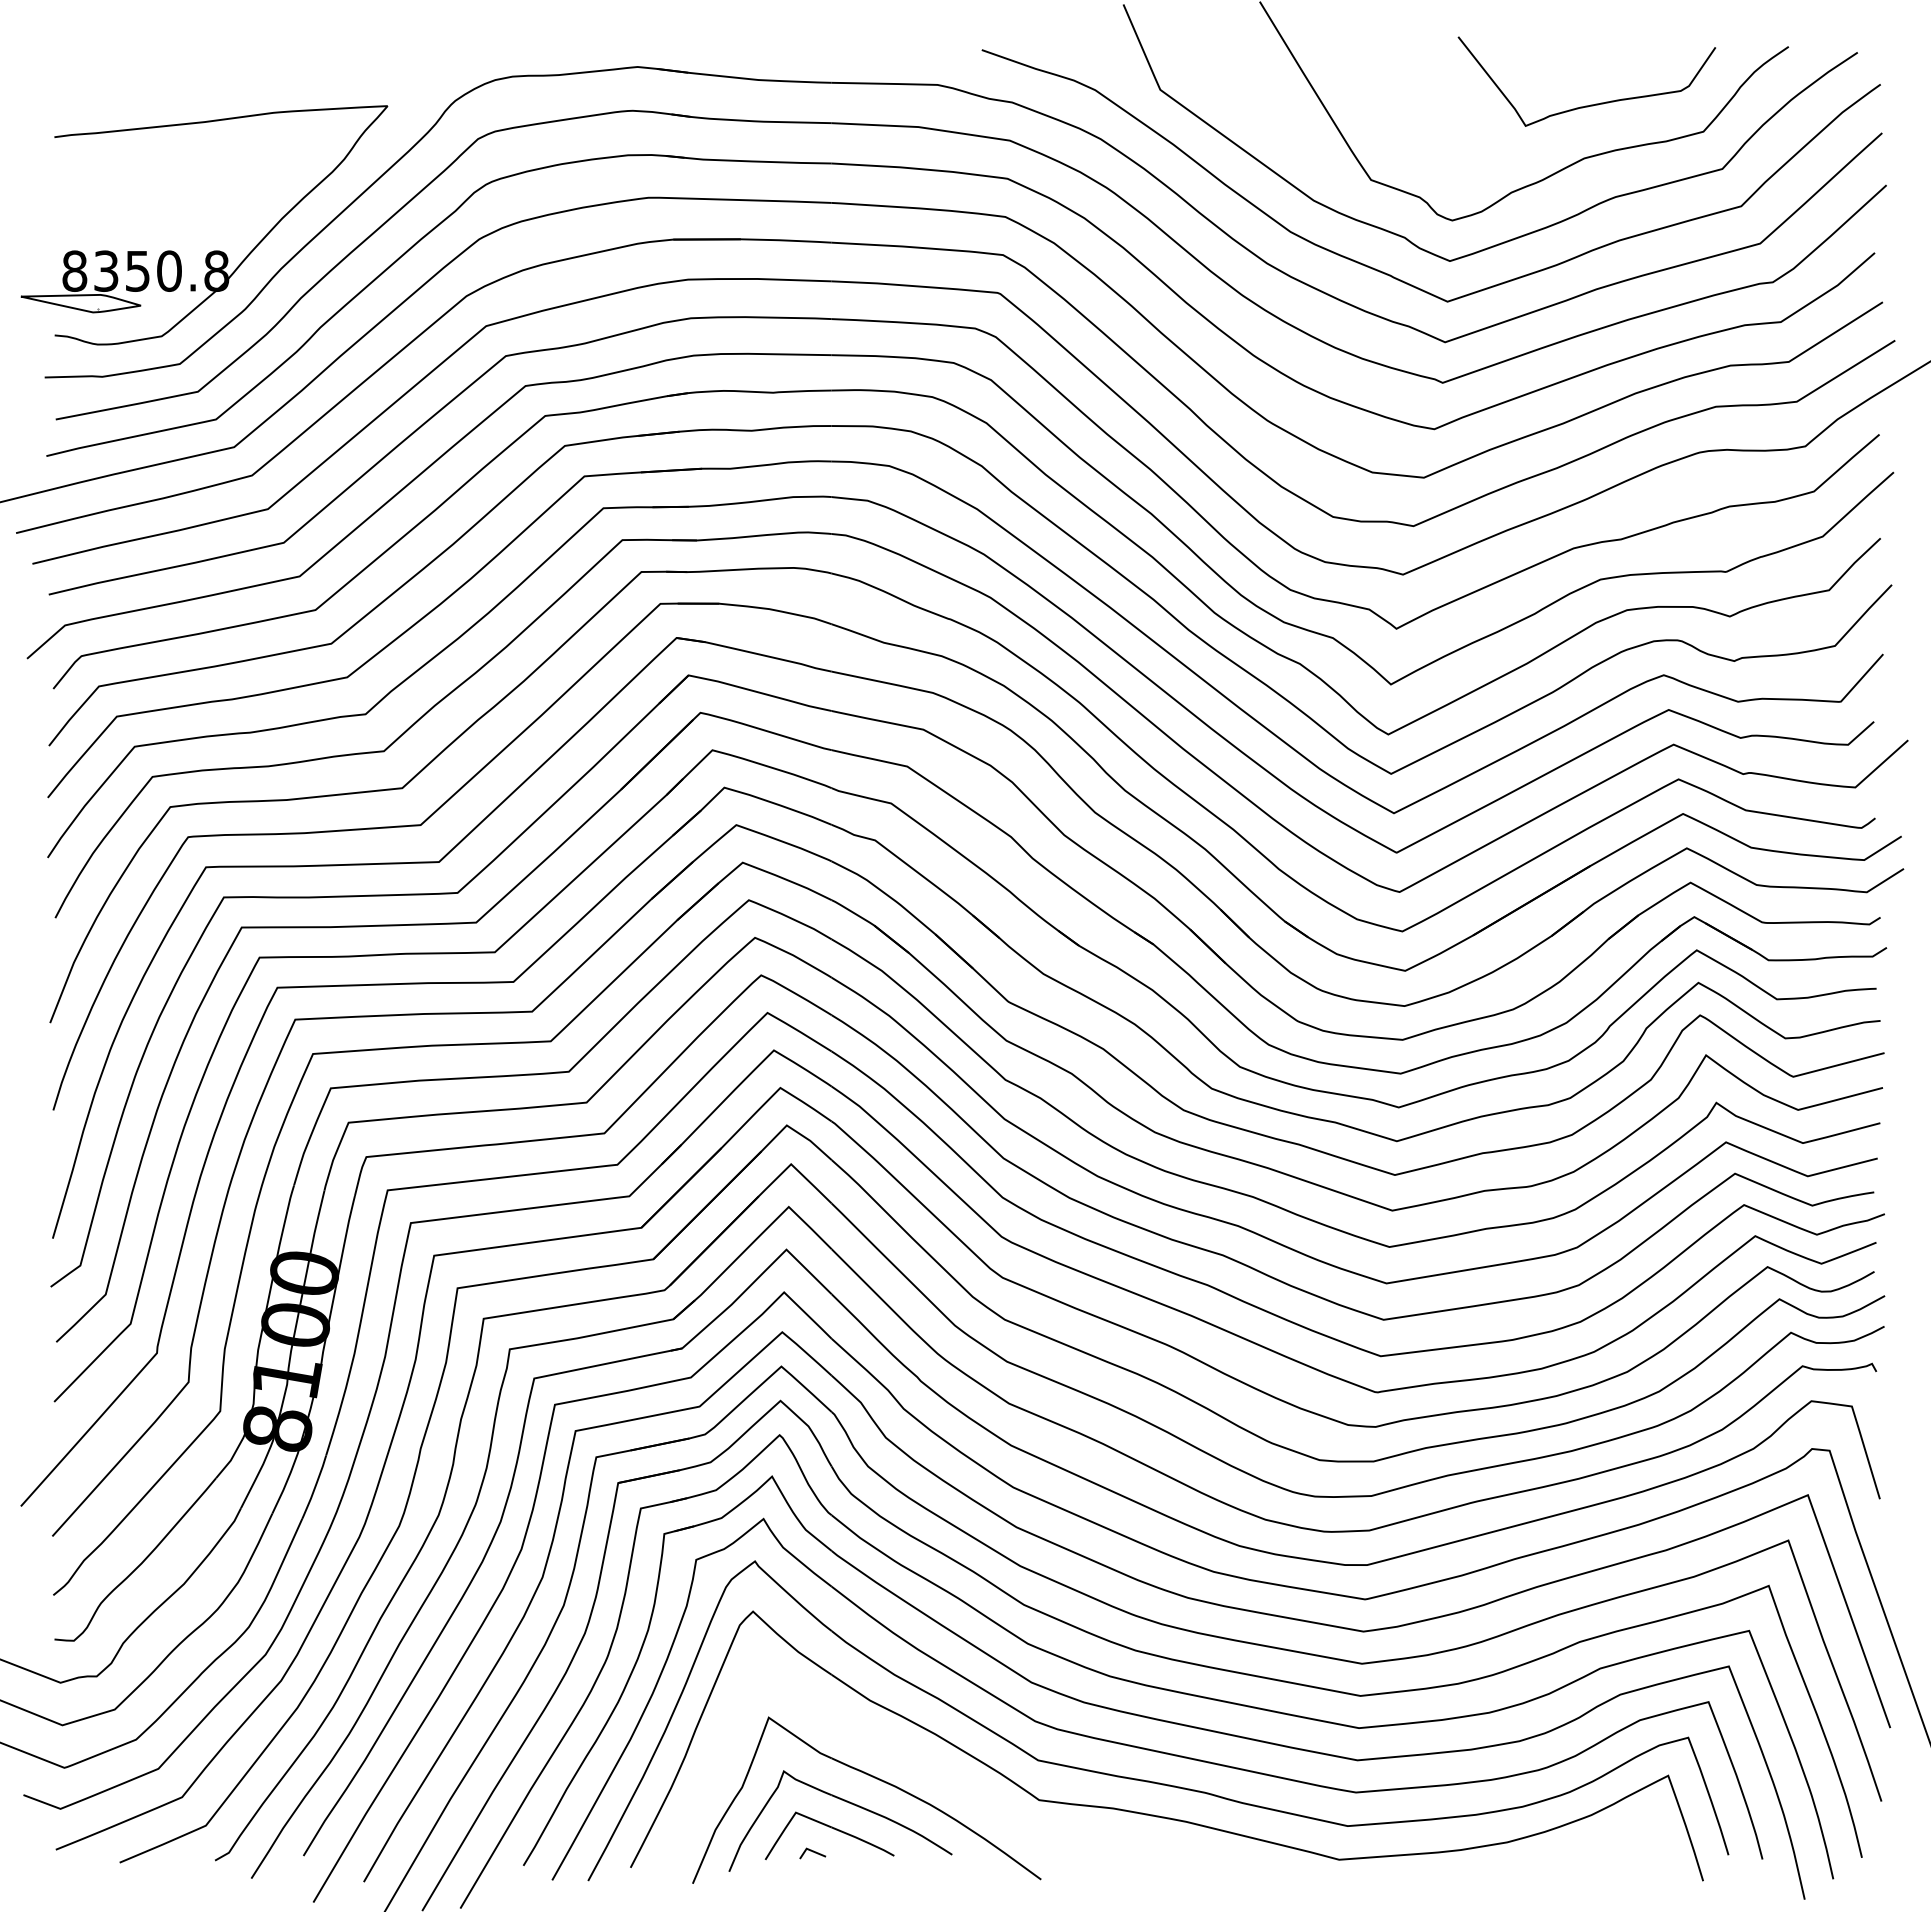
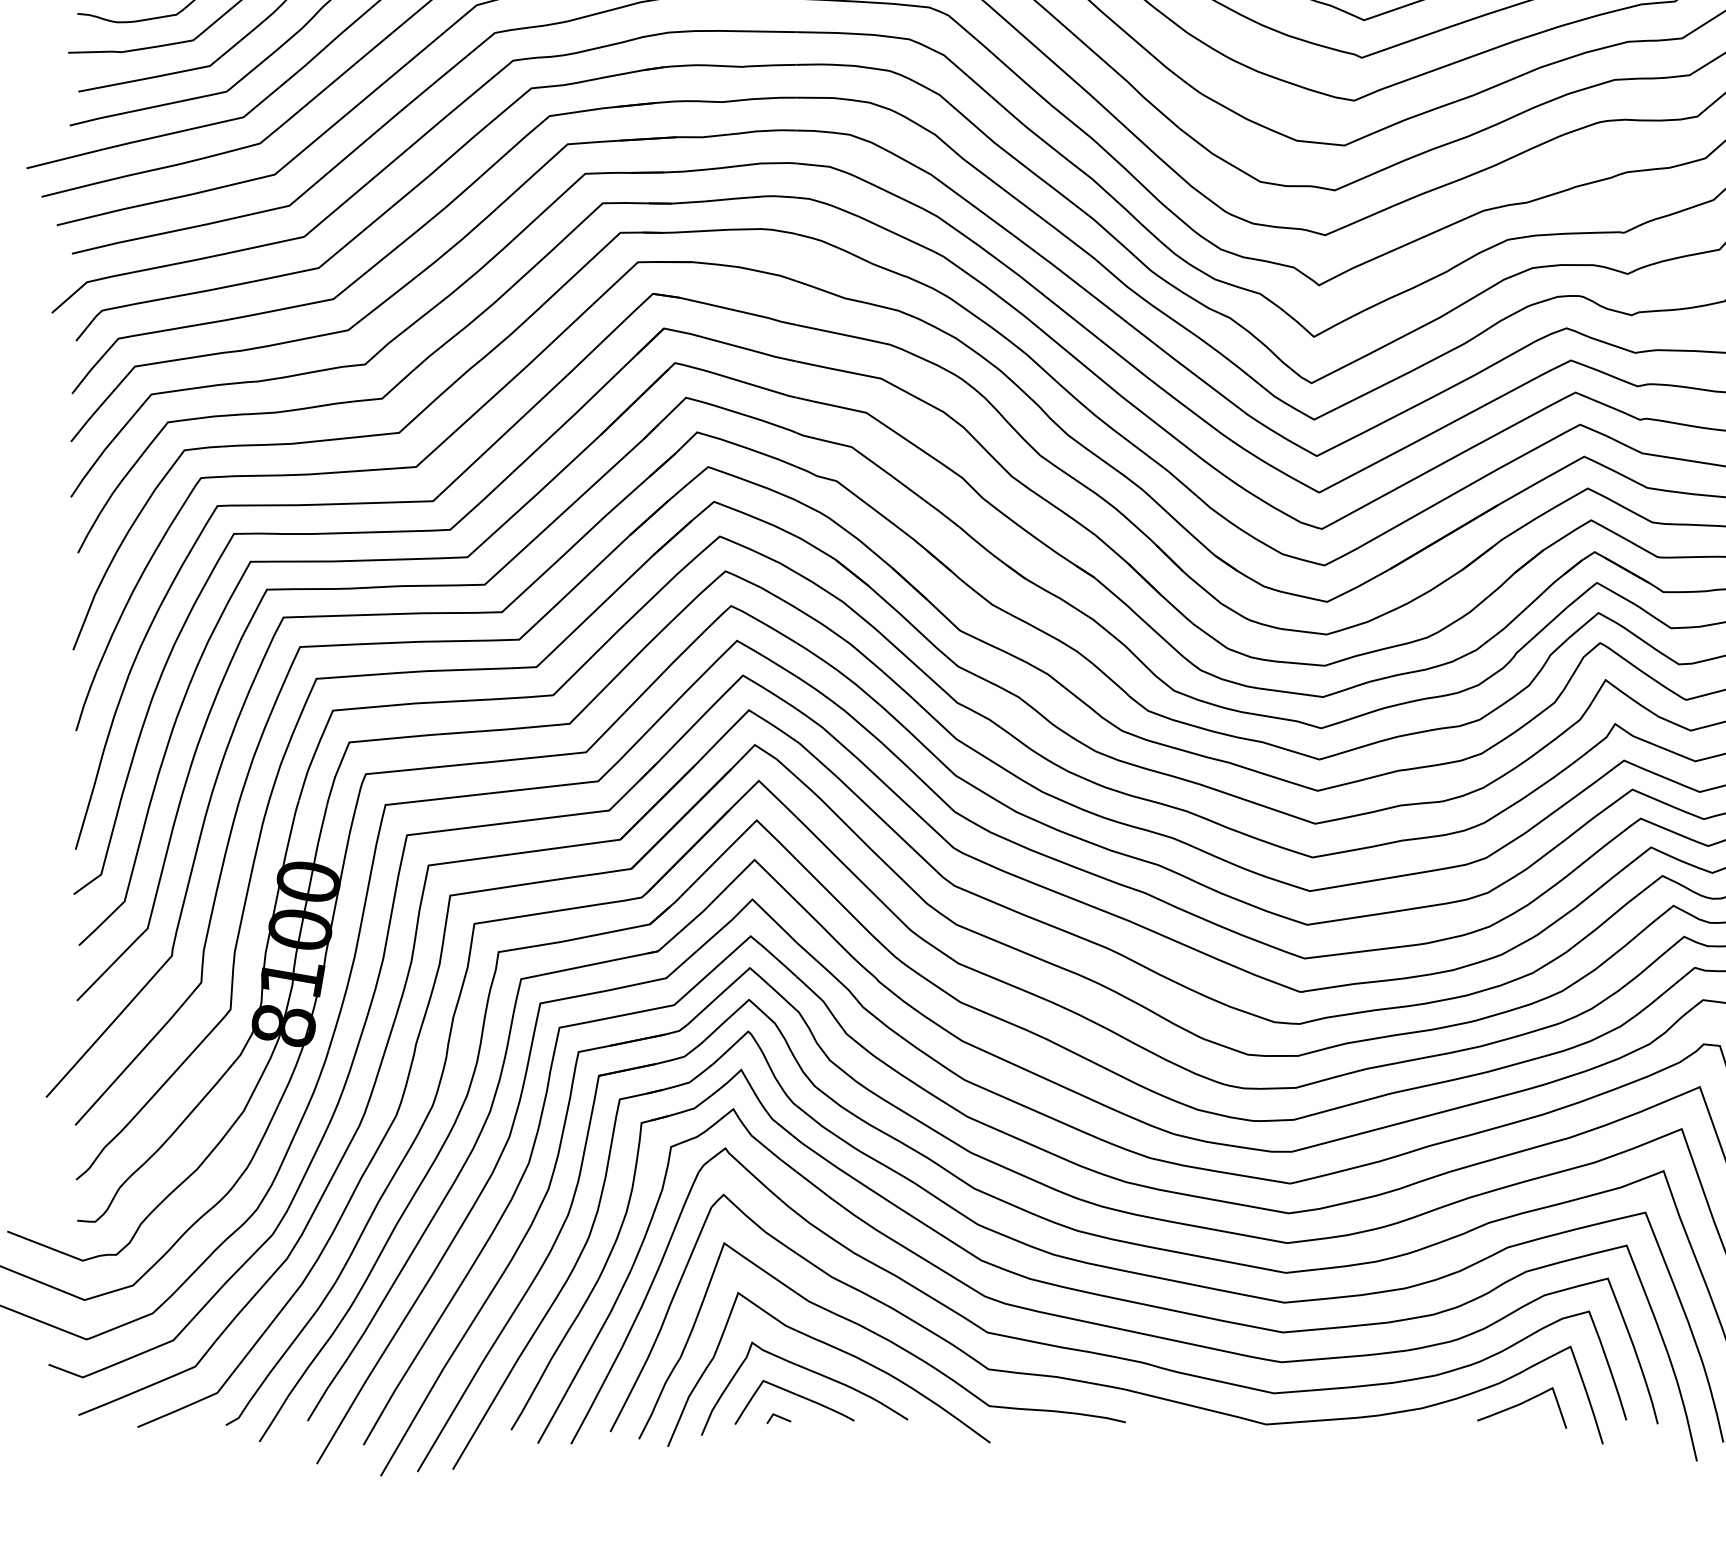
part: (924, 1768) -> (882, 1340), added
curve: (1614, 1838) -> (1520, 1404), added

